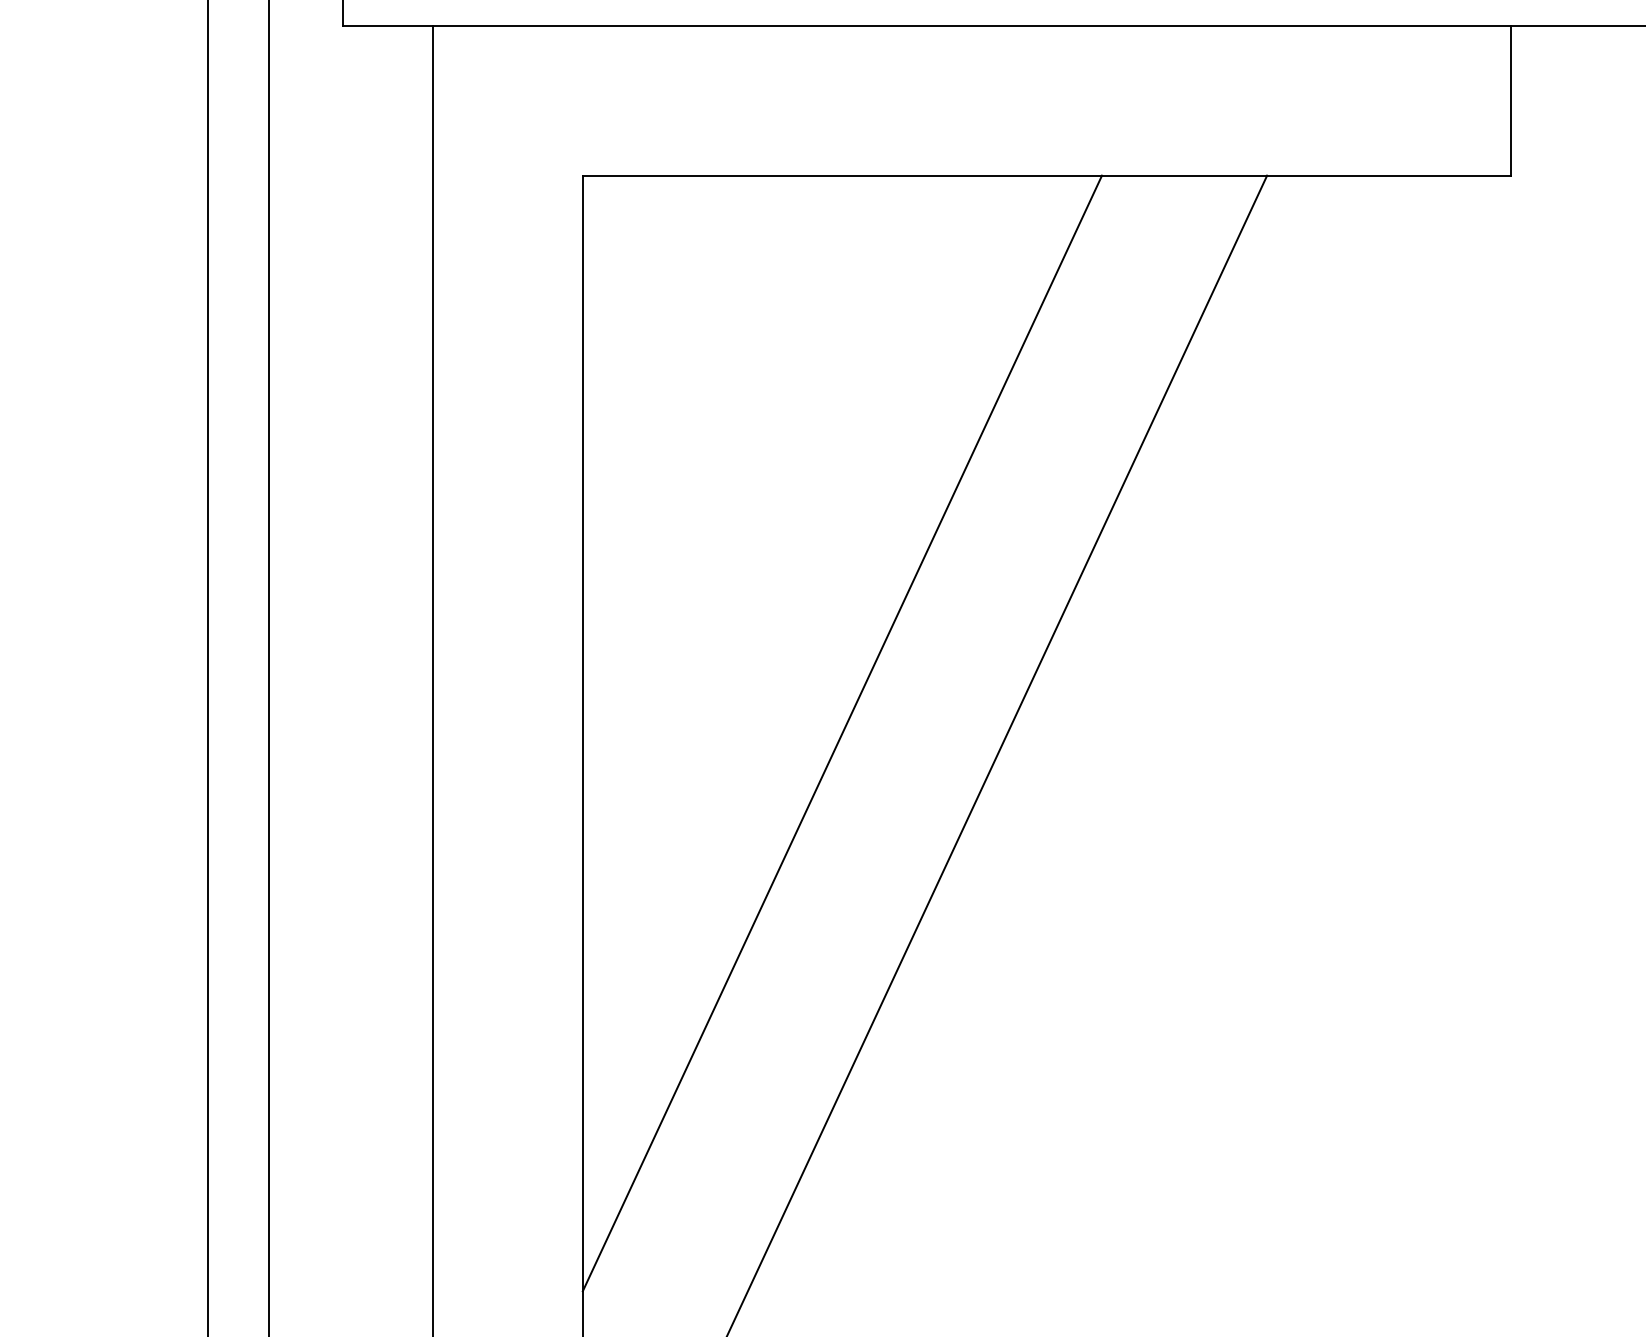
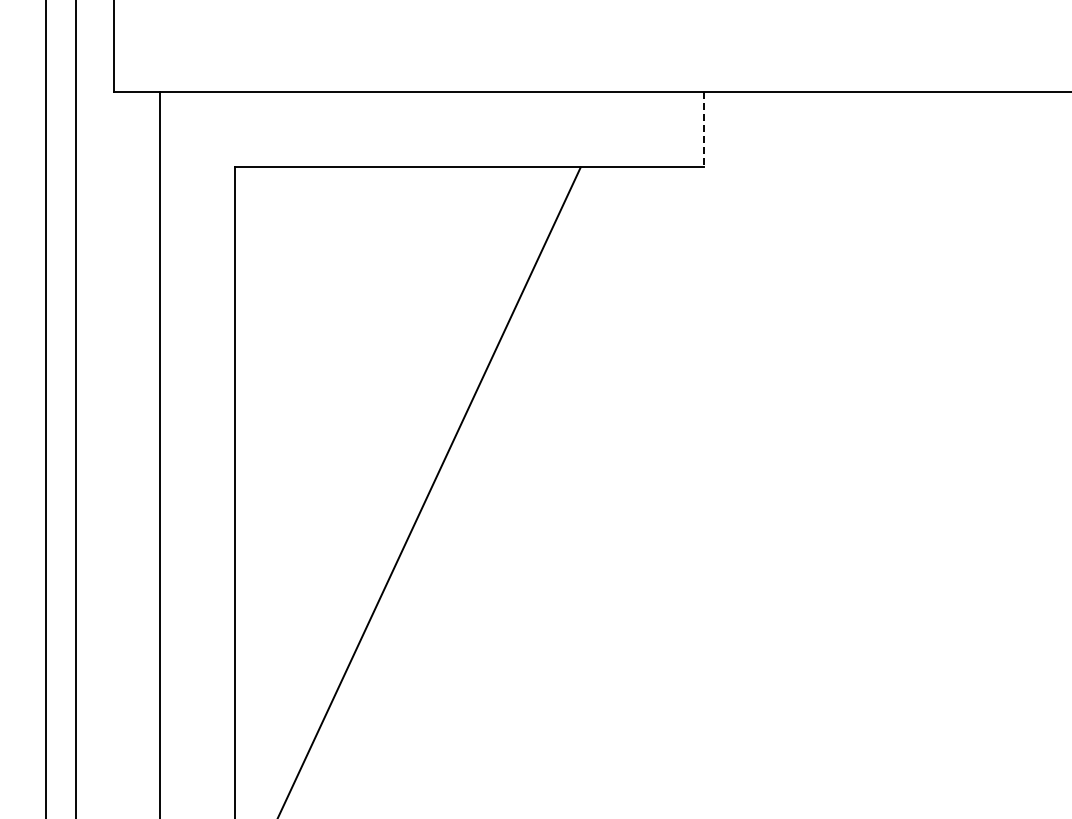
line: (1510, 100) -> (703, 129), solid -> dashed
line: (842, 732) -> (366, 448), removed

